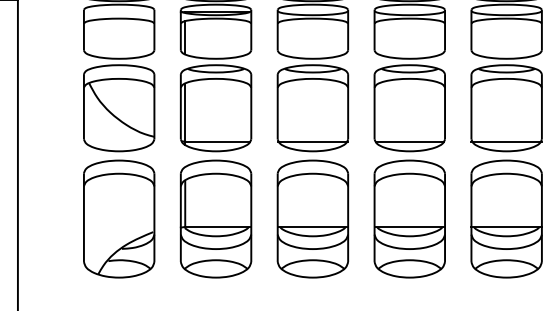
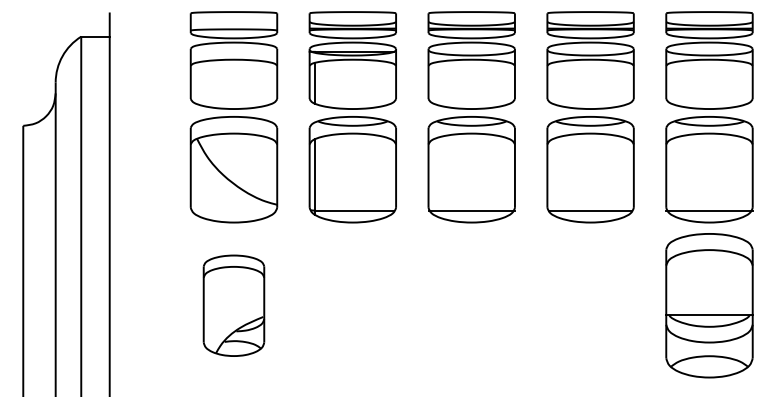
part: (118, 218) -> (233, 305), size x0.7
part: (215, 218) -> (352, 305), removed
part: (312, 218) -> (471, 305), removed
part: (409, 218) -> (590, 305), removed

